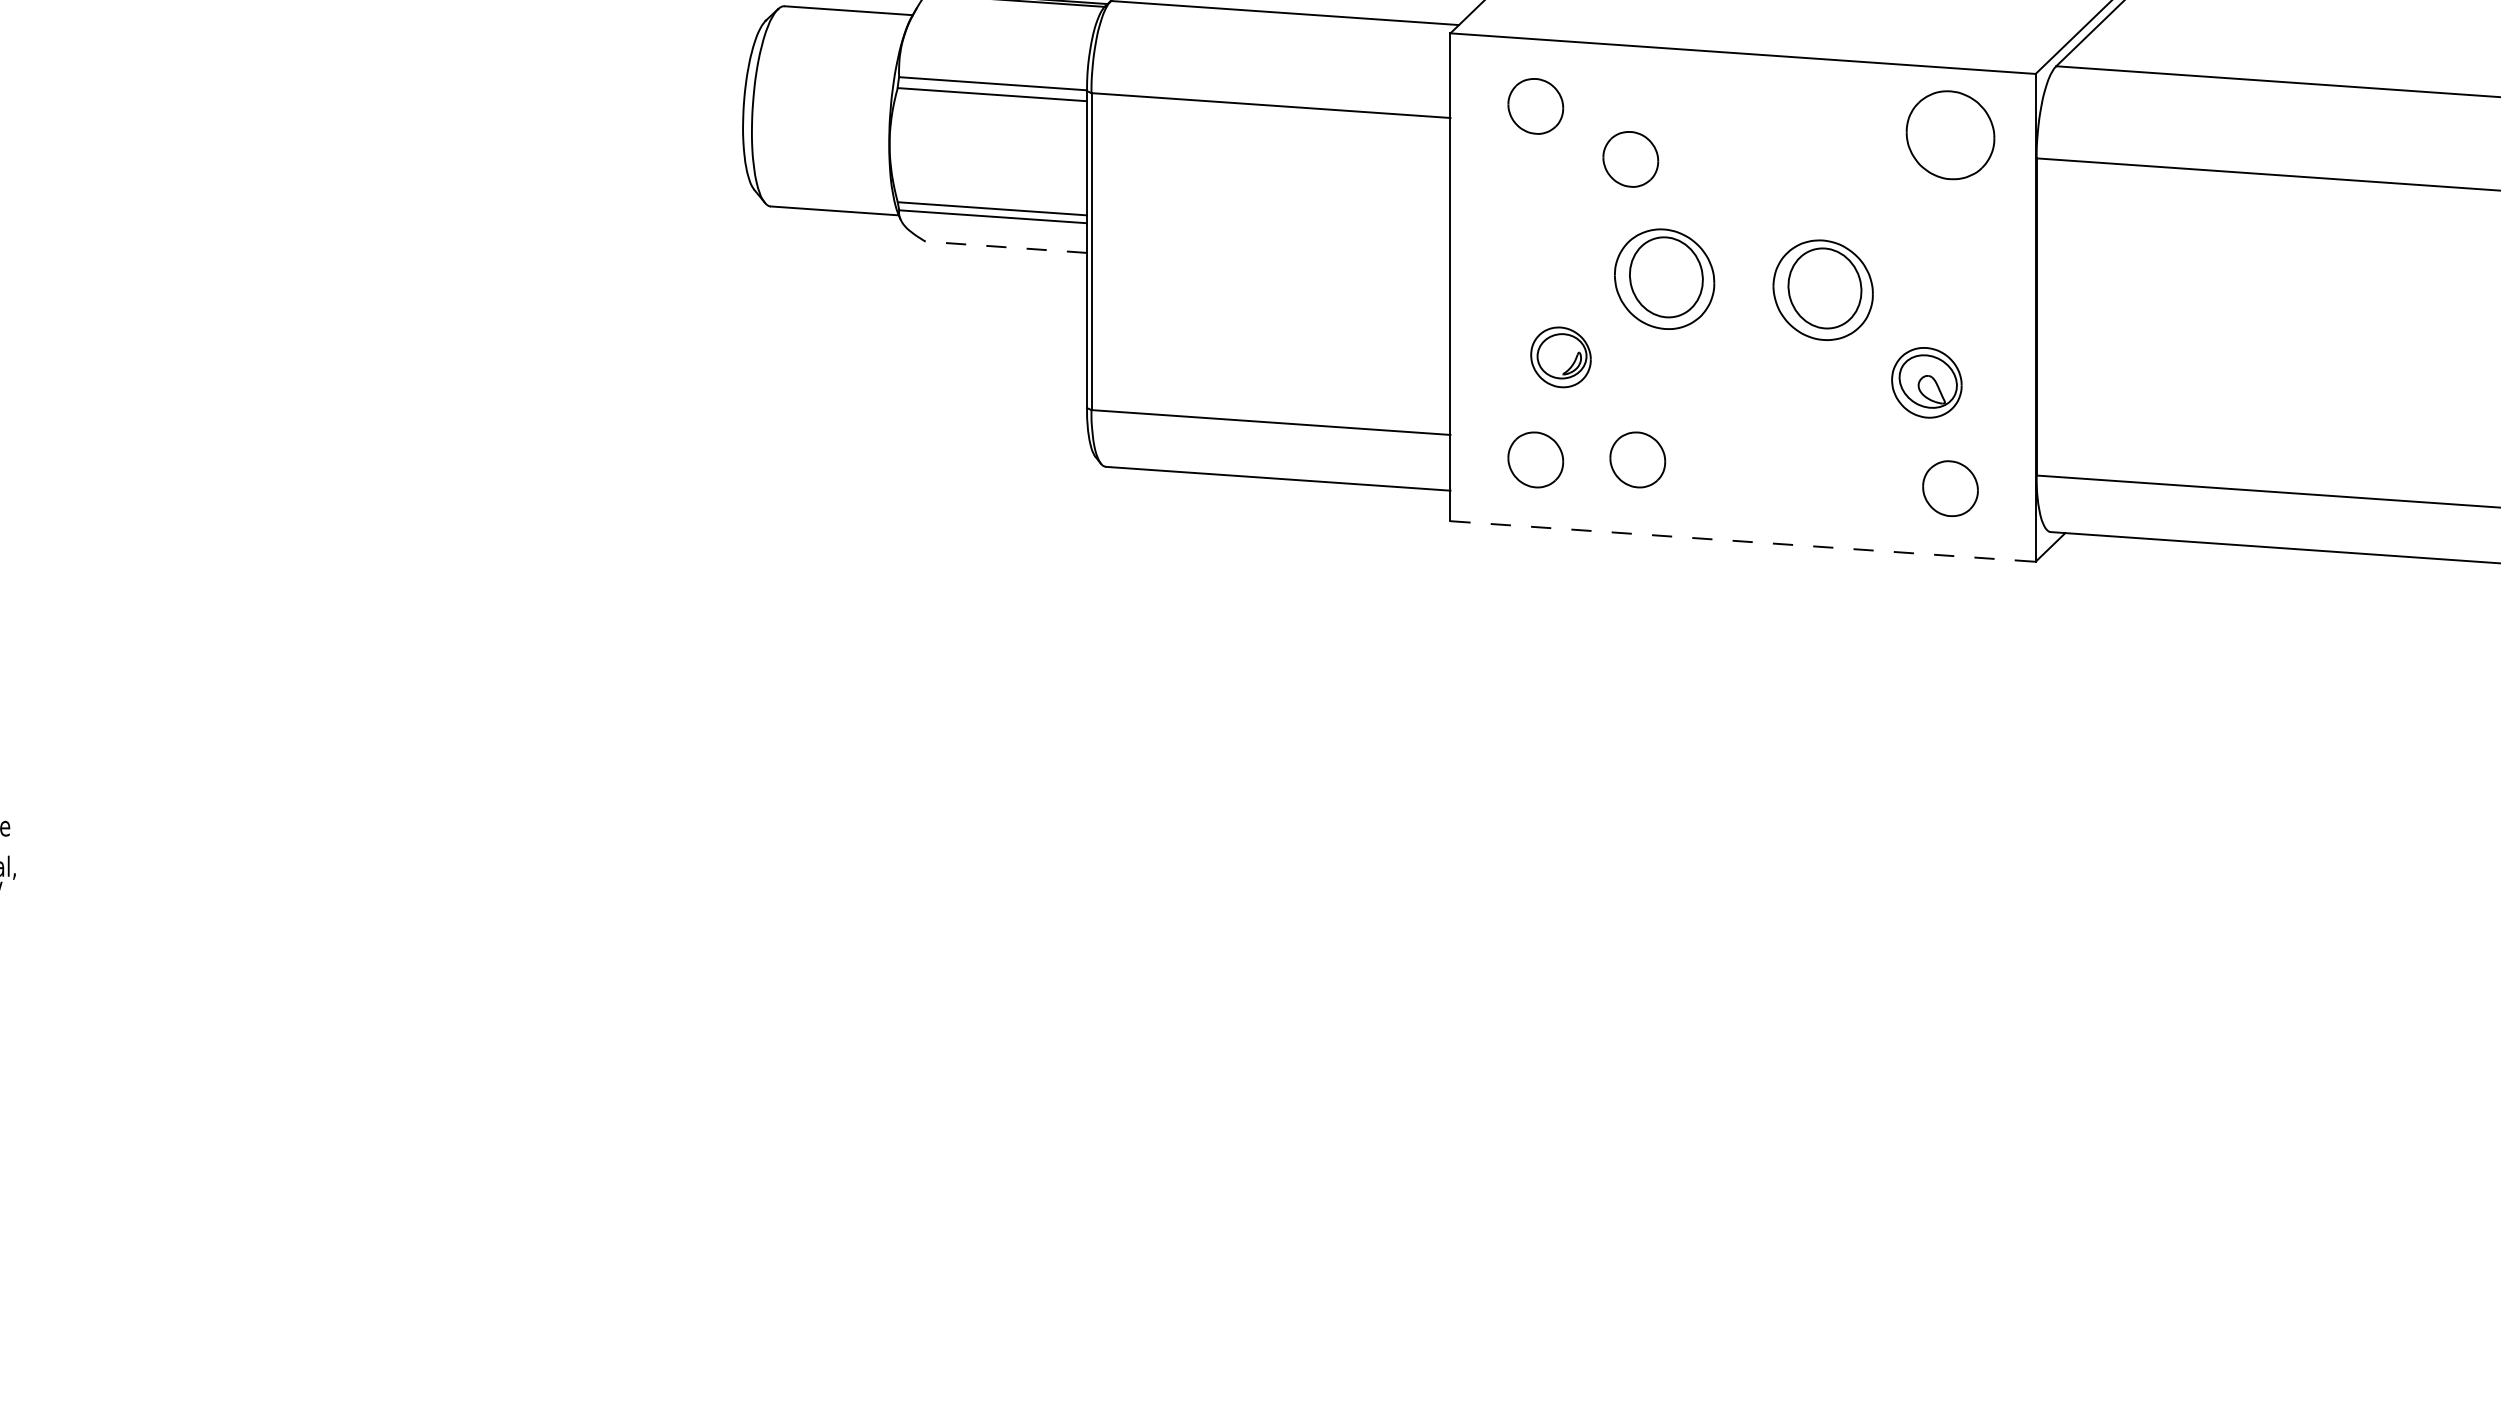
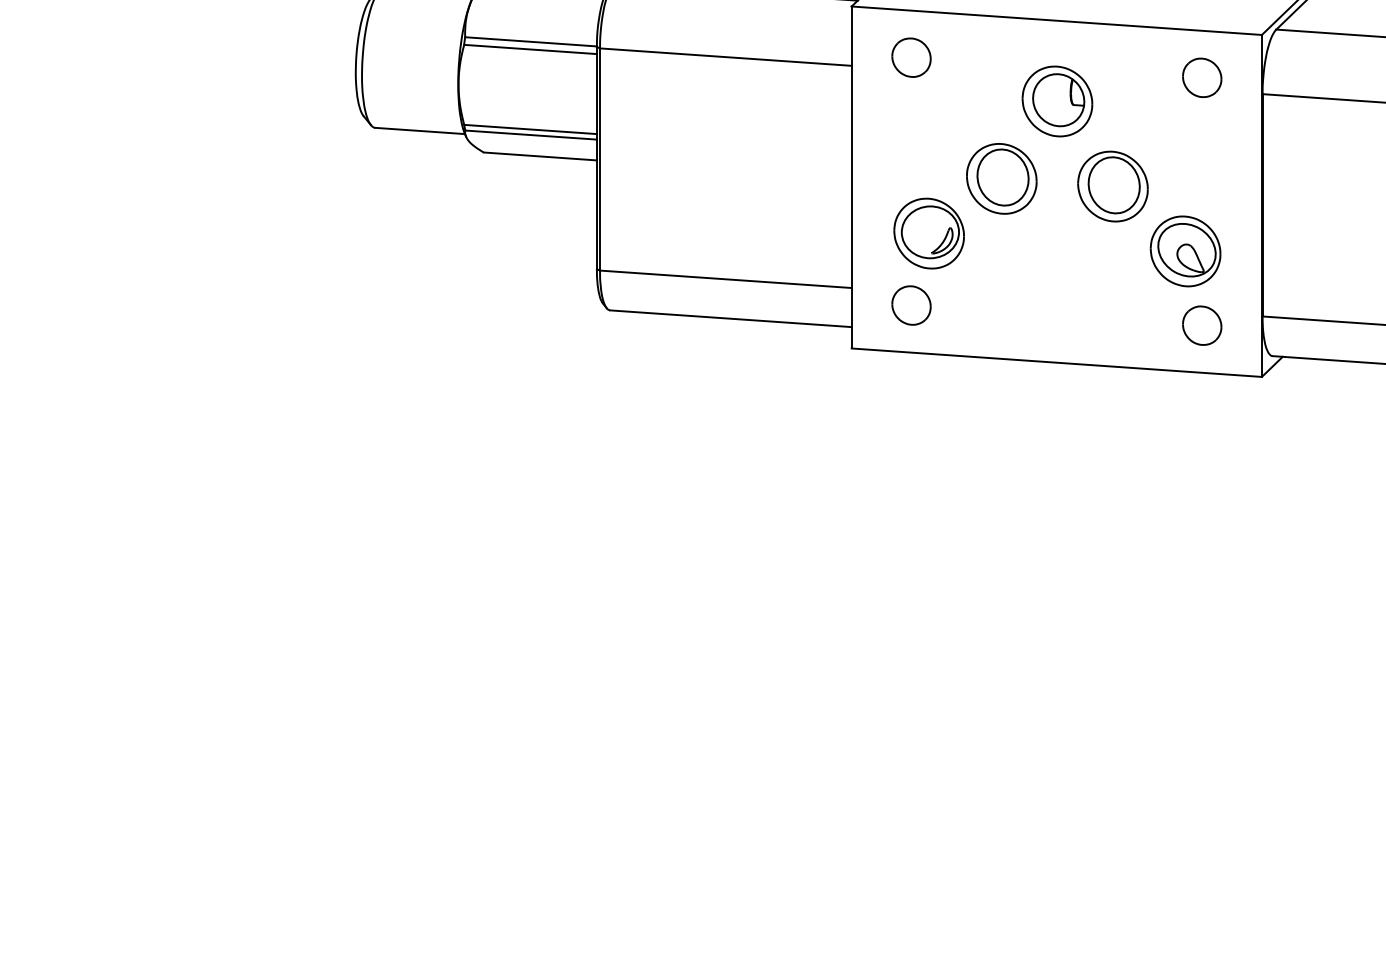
part: (1950, 134) -> (1202, 77), size x0.62
part: (1630, 159) -> (977, 94), removed
part: (1743, 168) -> (1057, 101), added
line: (1006, 247) -> (540, 156), dashed -> solid
part: (1560, 357) -> (928, 233), size x1.67
part: (1926, 382) -> (1185, 251), size x1.43
part: (1637, 459) -> (982, 305), removed
line: (1743, 541) -> (1057, 362), dashed -> solid

